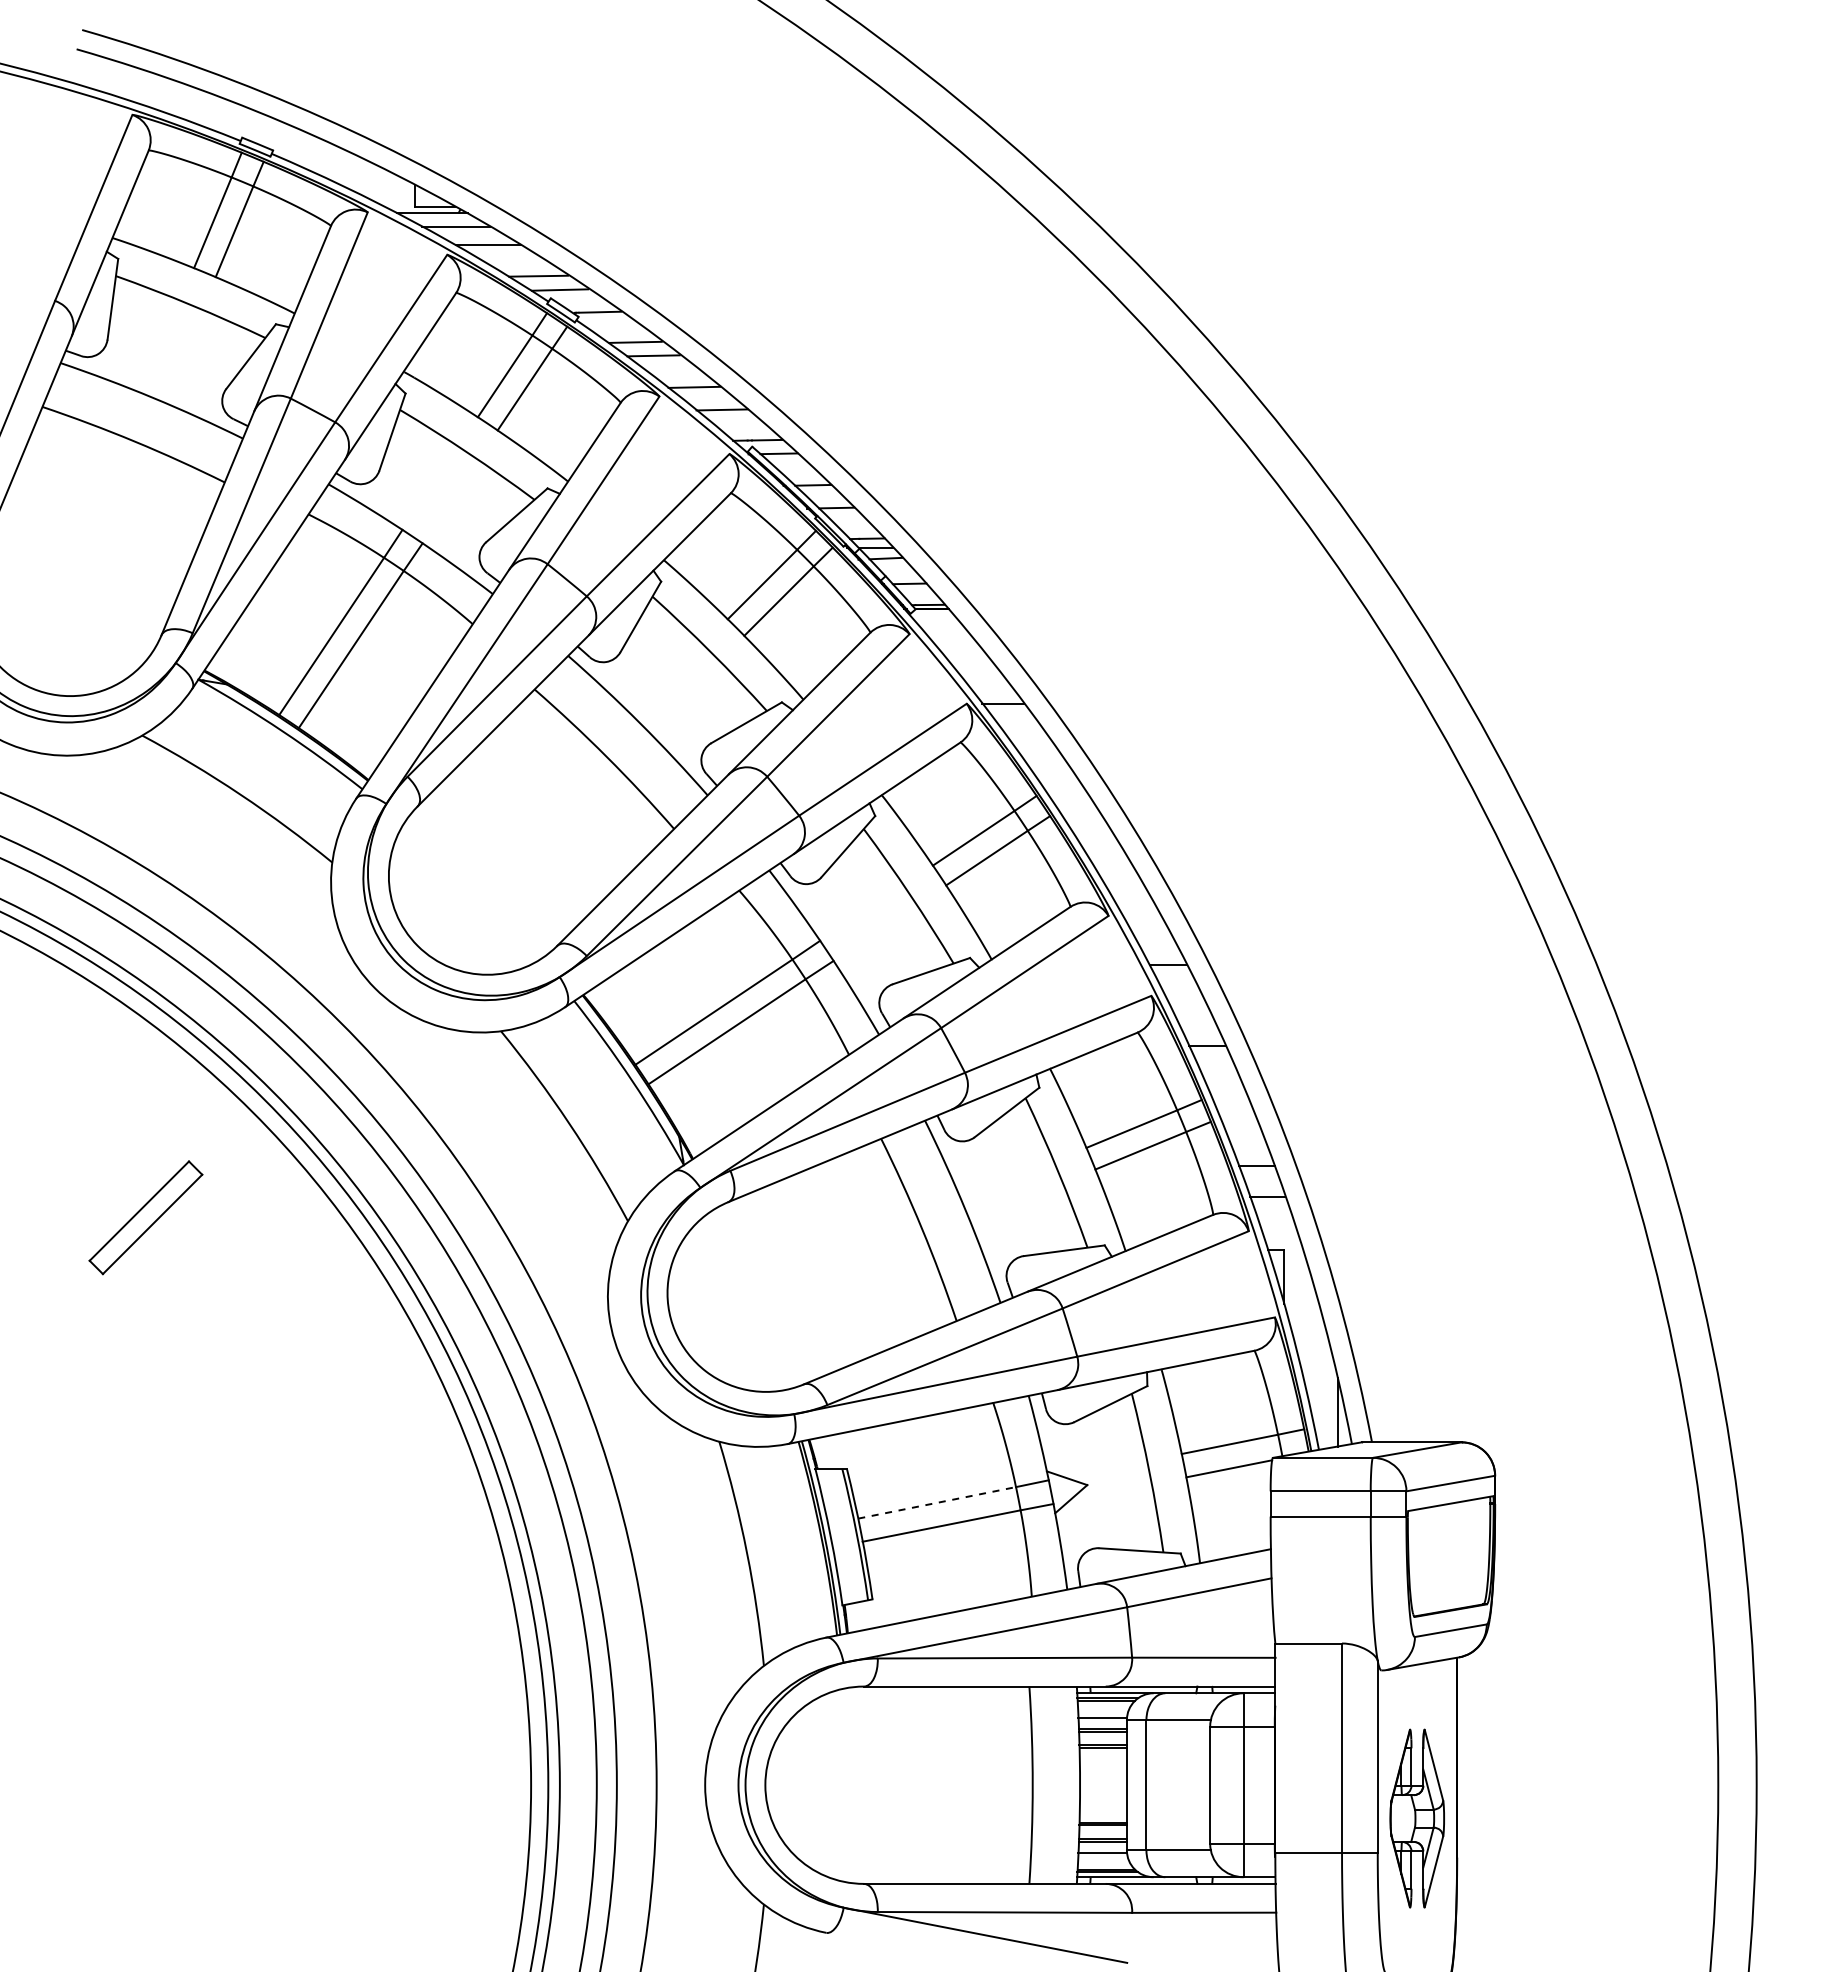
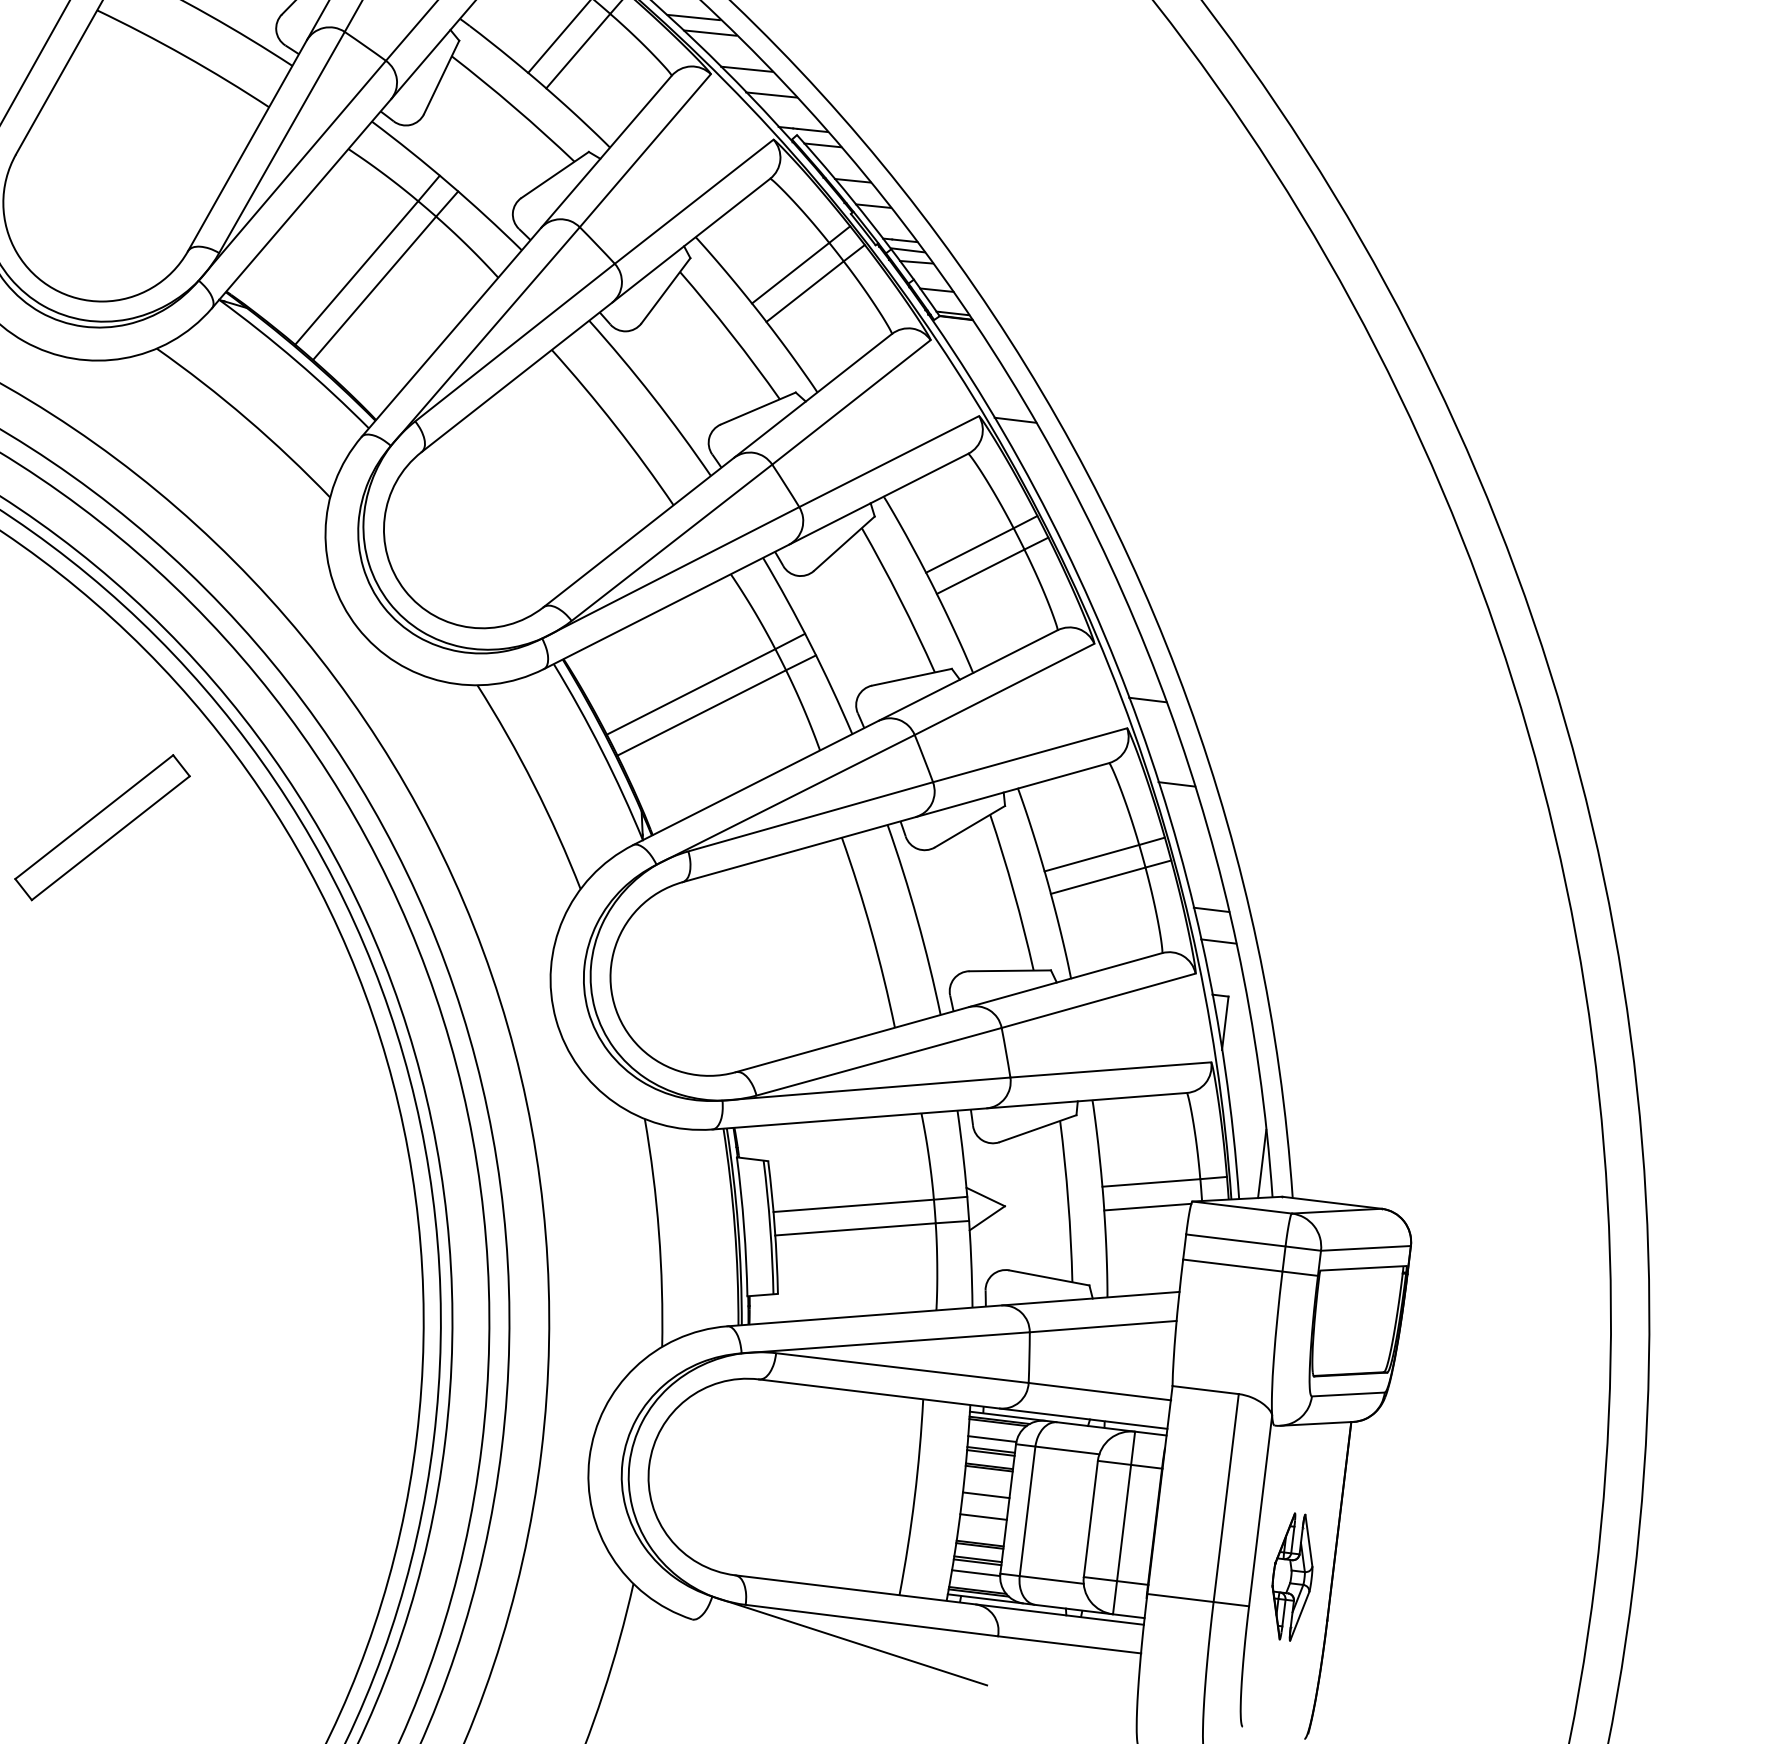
part: (145, 1217) -> (102, 827), size x1.43
line: (937, 1502) -> (854, 1205), dashed -> solid
line: (1103, 1774) -> (986, 1495), added
line: (1103, 1796) -> (983, 1517), added
part: (1417, 1818) -> (1292, 1576), size x0.71

